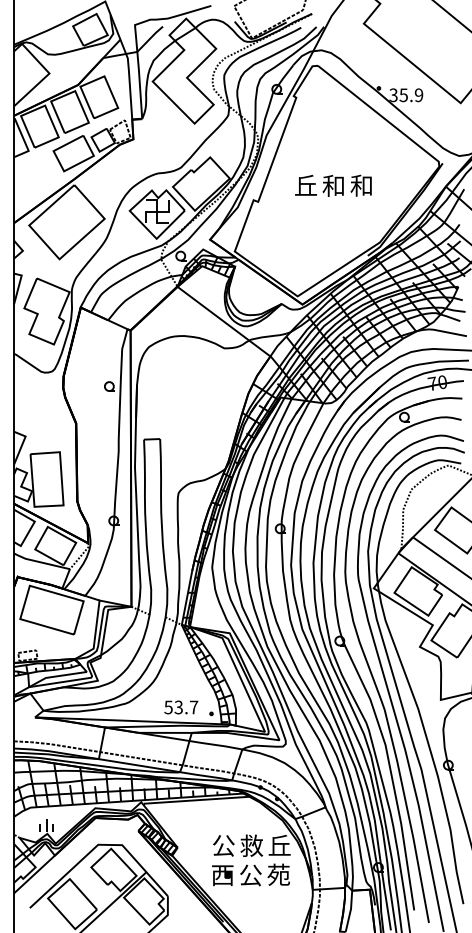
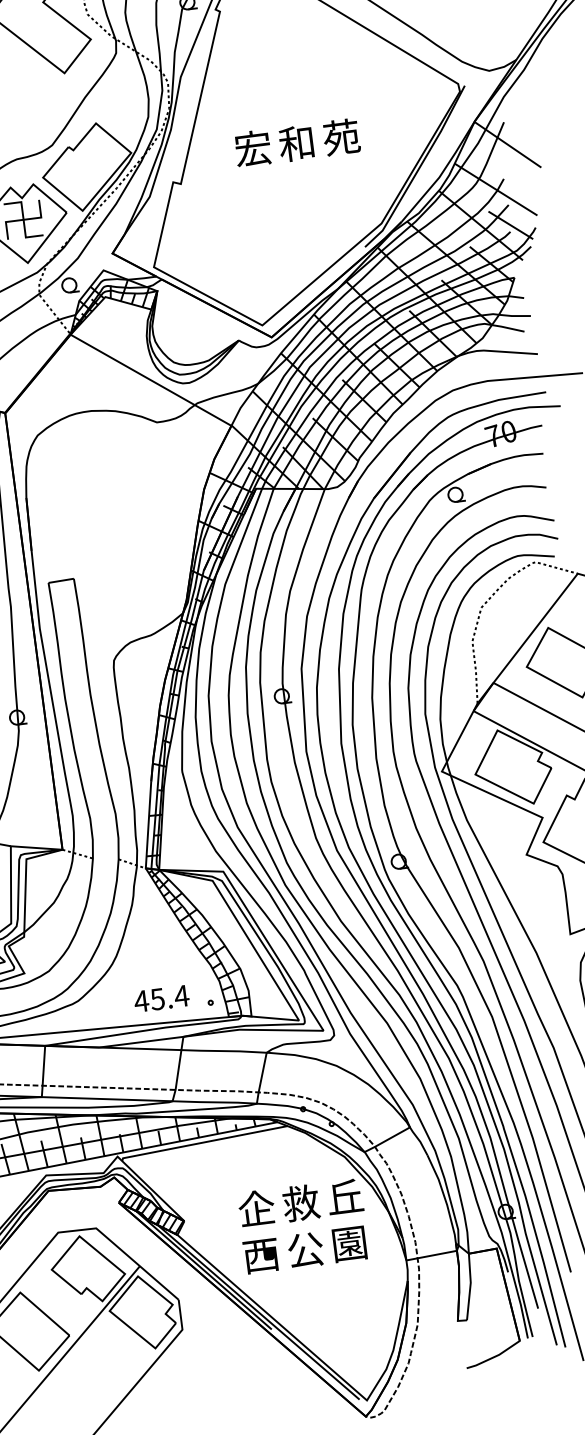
text: (305, 185) -> (252, 148), 丘 -> 宏
text: (361, 185) -> (340, 137), 和 -> 苑
text: (181, 707) -> (161, 998), 53.7 -> 45.4
text: (223, 845) -> (256, 1208), 公 -> 企
text: (278, 874) -> (349, 1243), 苑 -> 園

